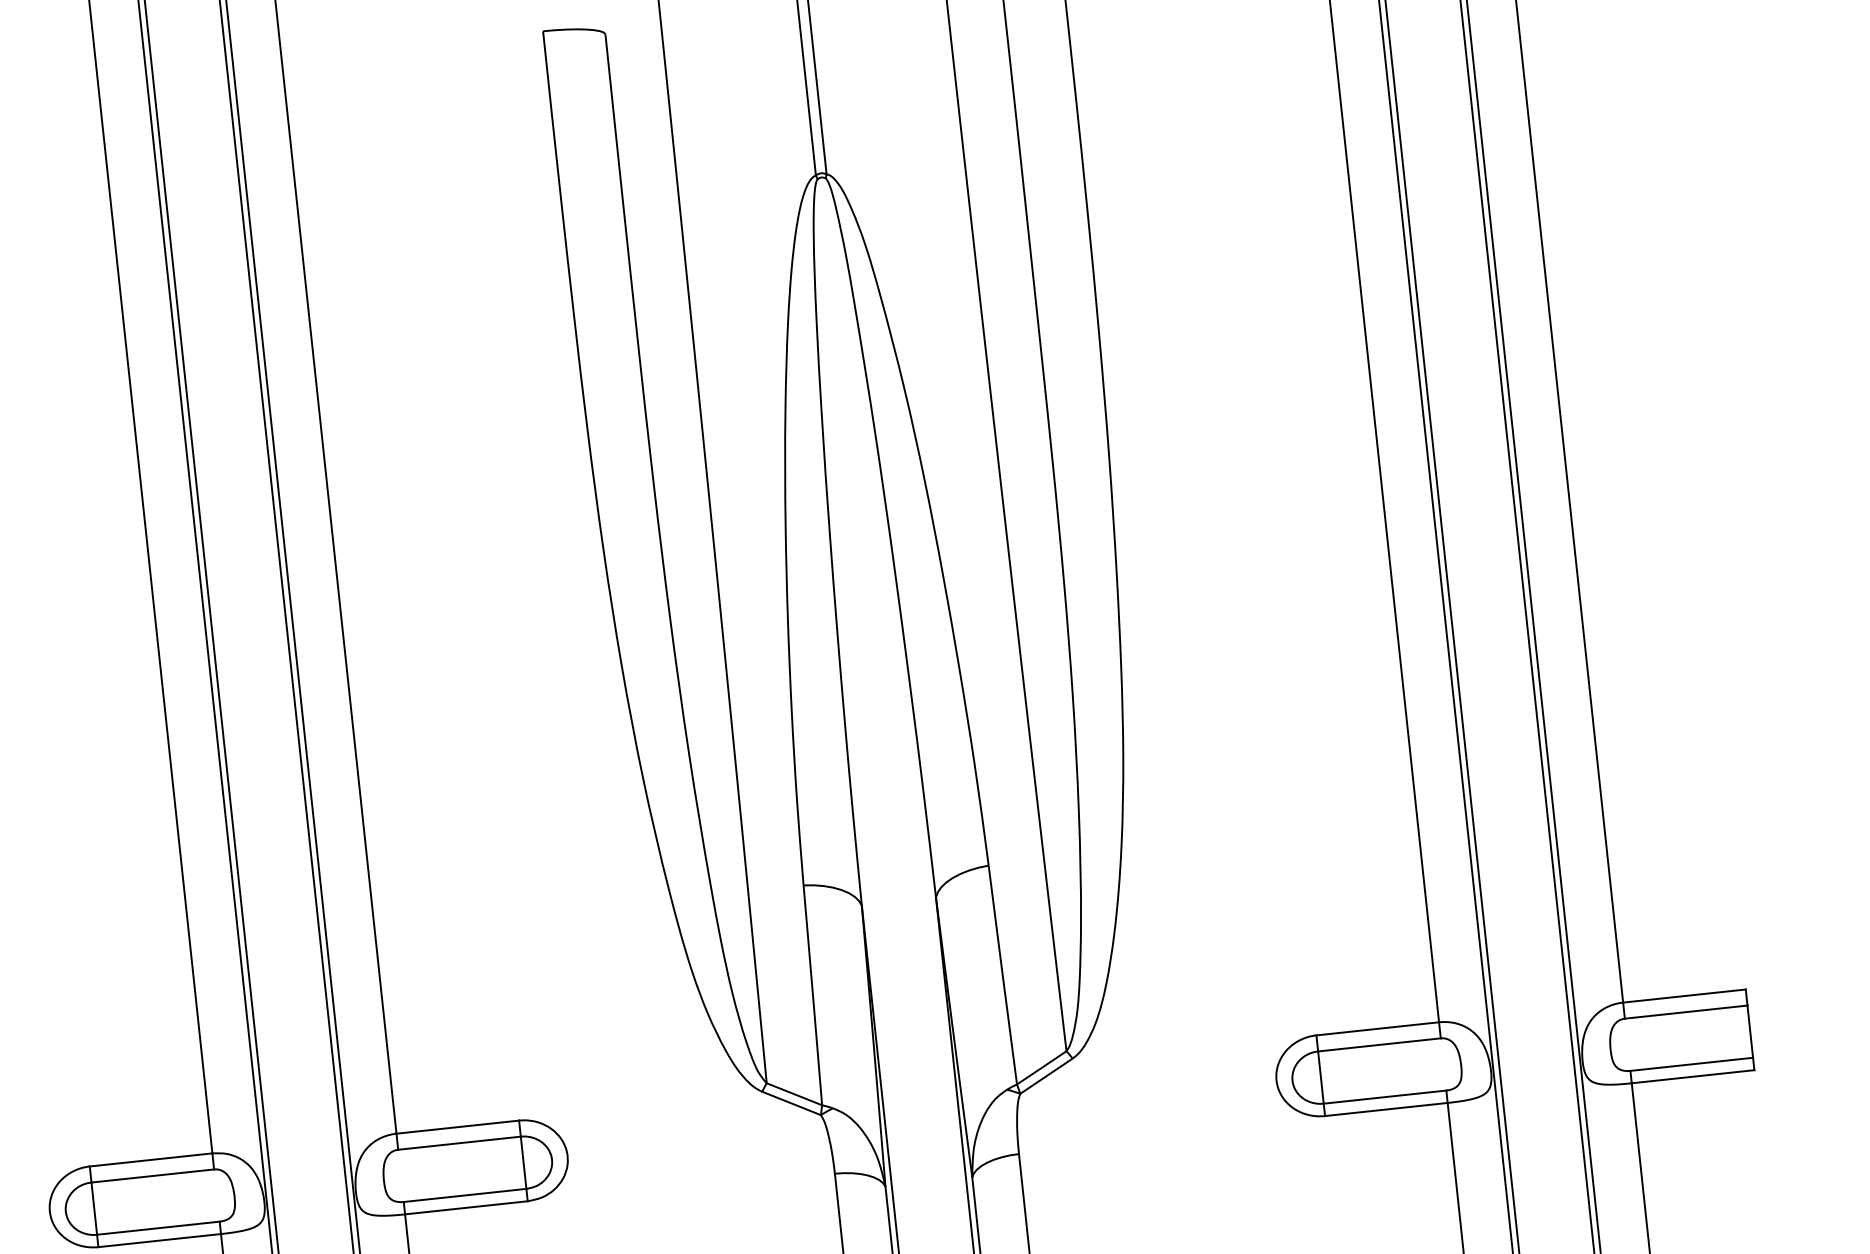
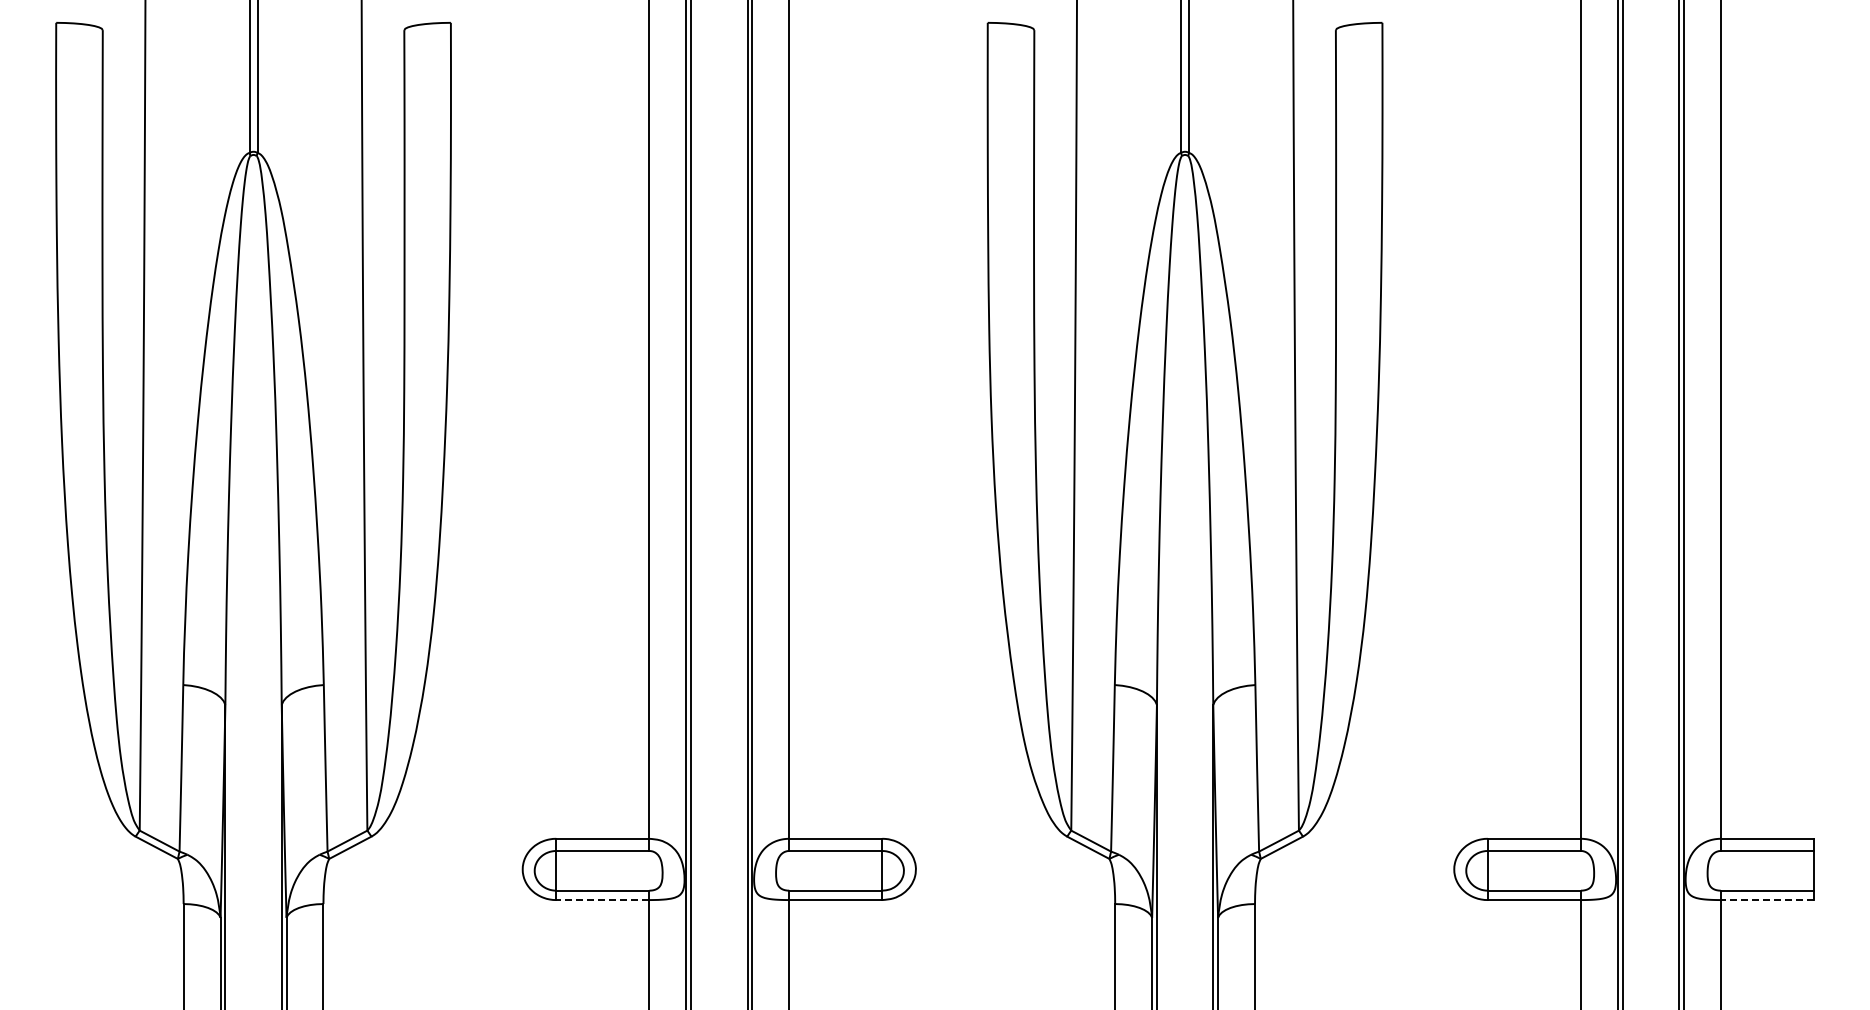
line: (1693, 1077) -> (1767, 900), solid -> dashed
line: (159, 1241) -> (602, 900), solid -> dashed

